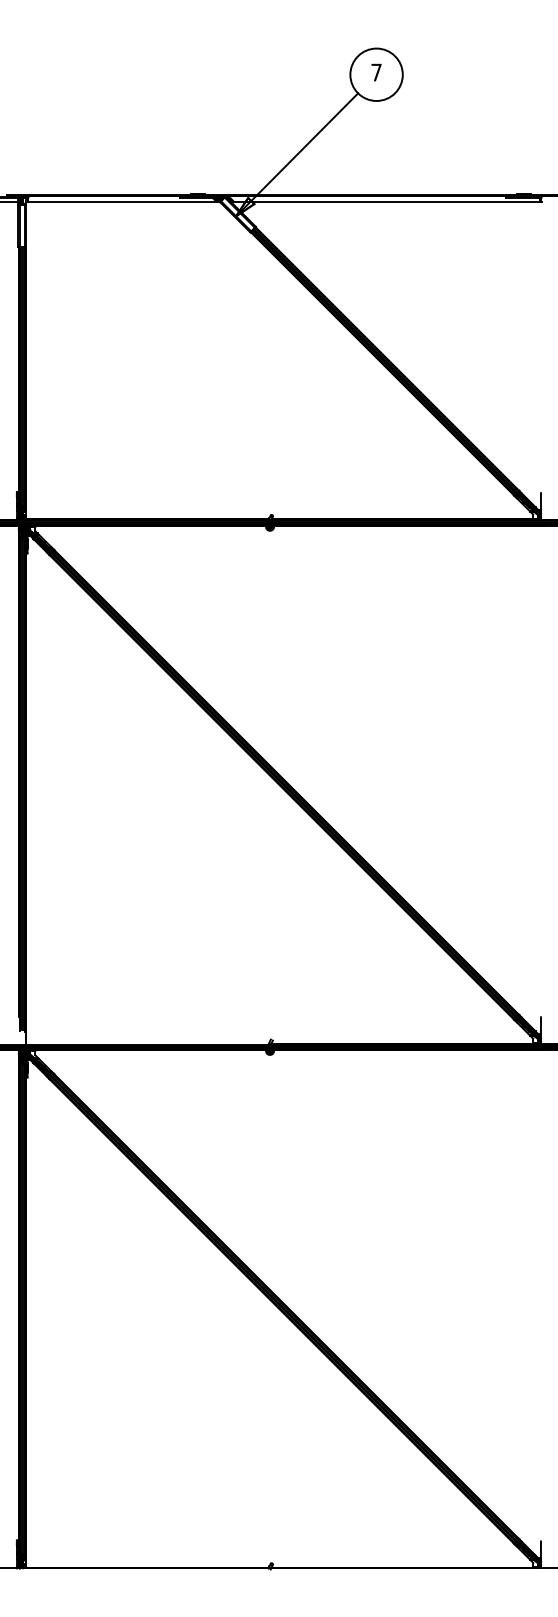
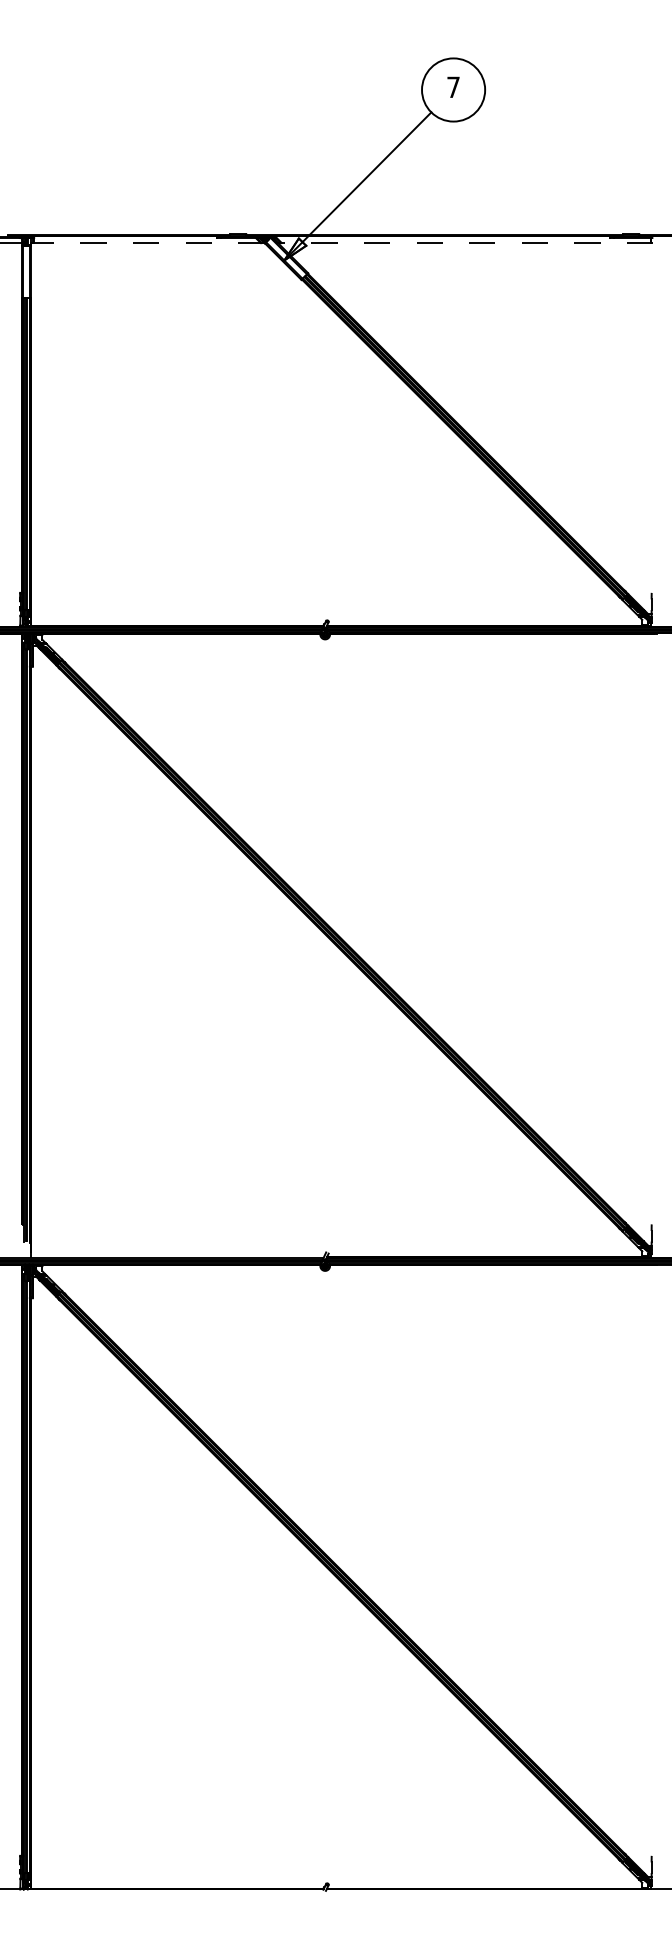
line: (122, 202) -> (147, 243), solid -> dashed
line: (386, 202) -> (465, 243), solid -> dashed

